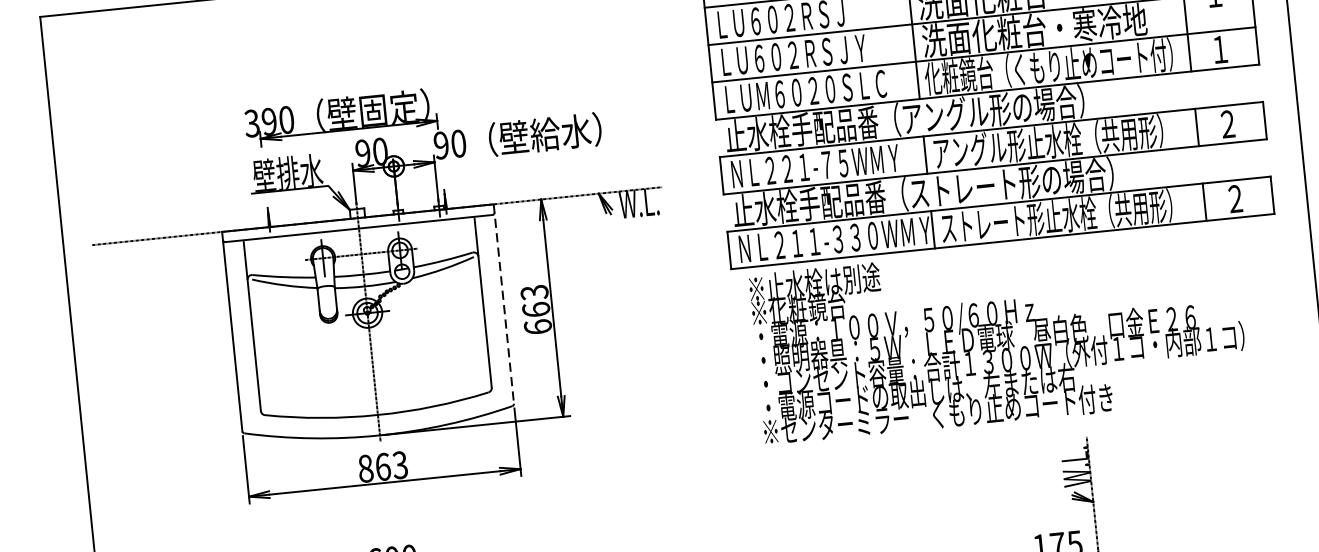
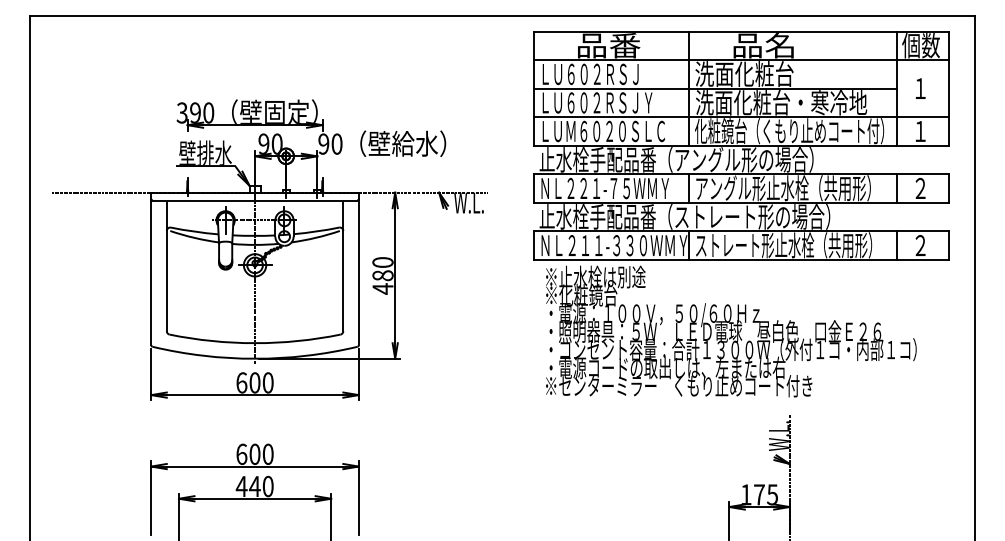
line: (503, 304) -> (358, 269), dashed -> solid
text: (535, 309) -> (382, 275), 663 -> 480
text: (382, 466) -> (254, 382), 863 -> 600

